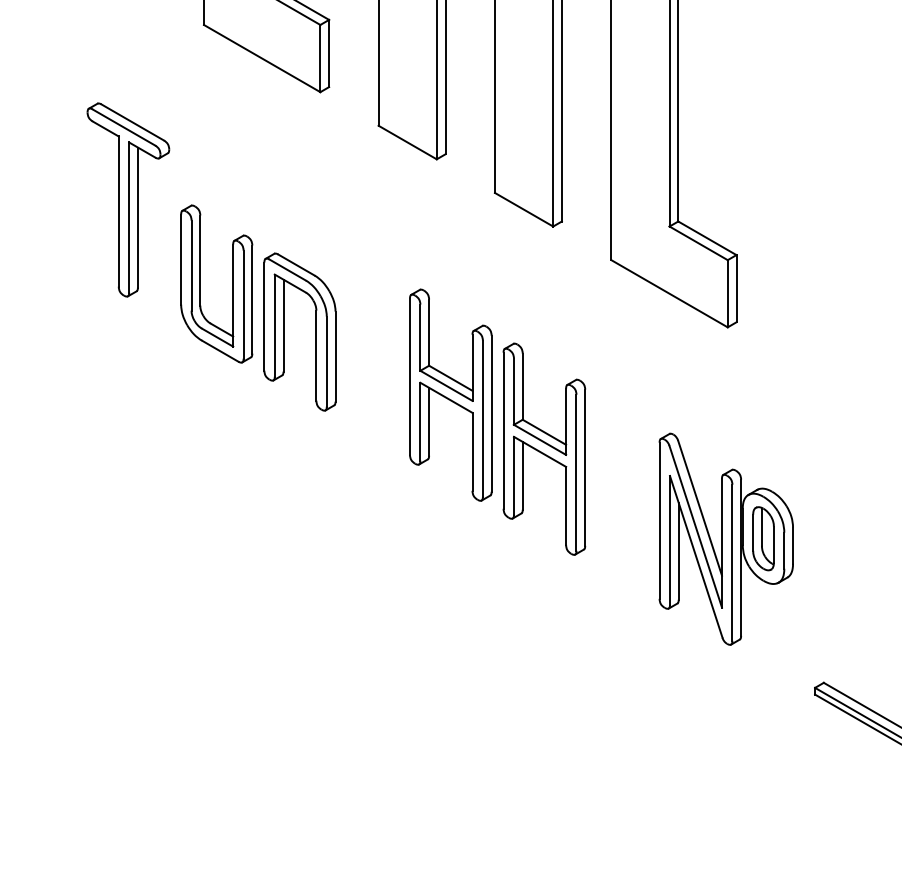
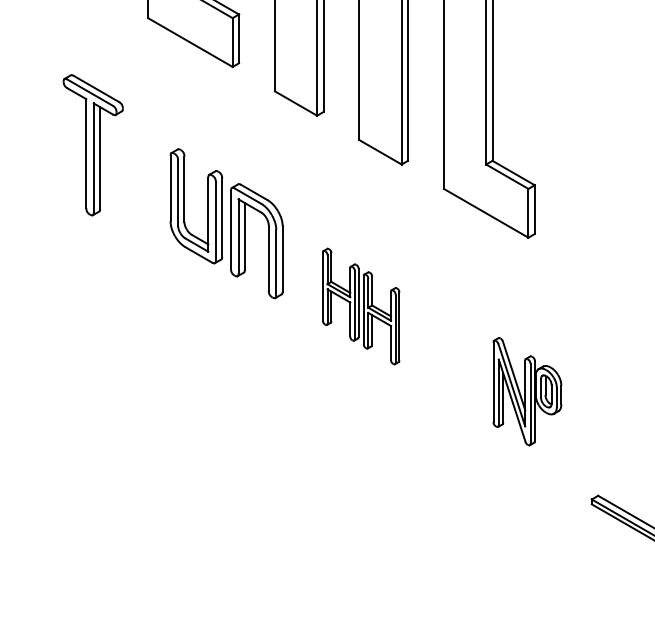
part: (258, 307) -> (226, 223), moved
part: (496, 422) -> (360, 306), size x0.6
part: (726, 539) -> (527, 391), size x0.7

